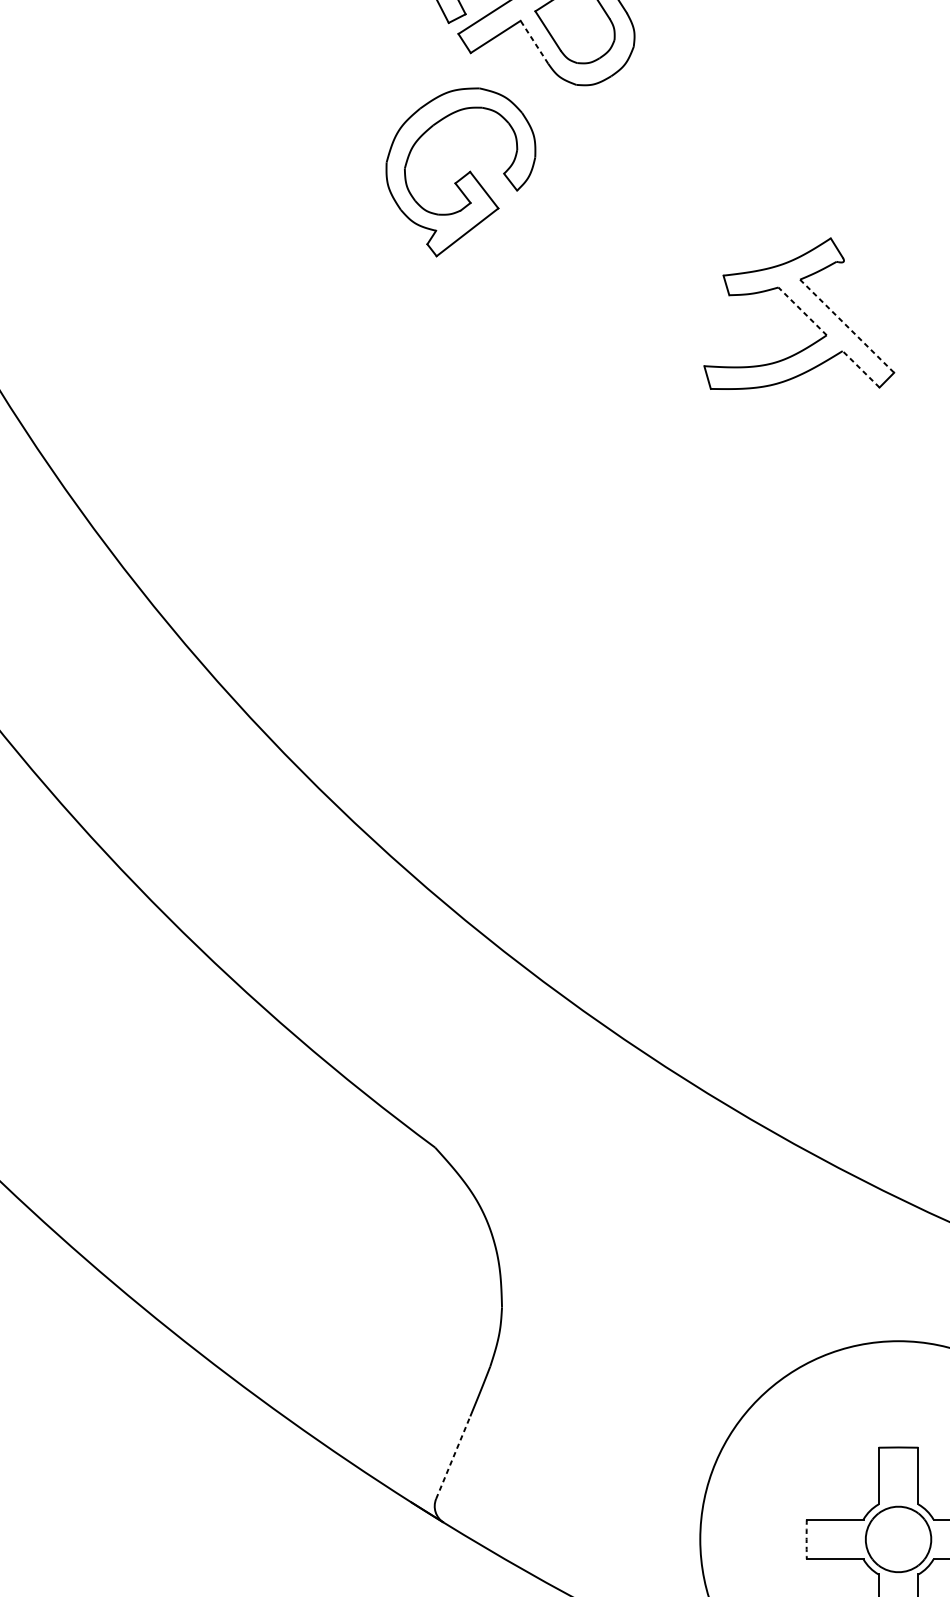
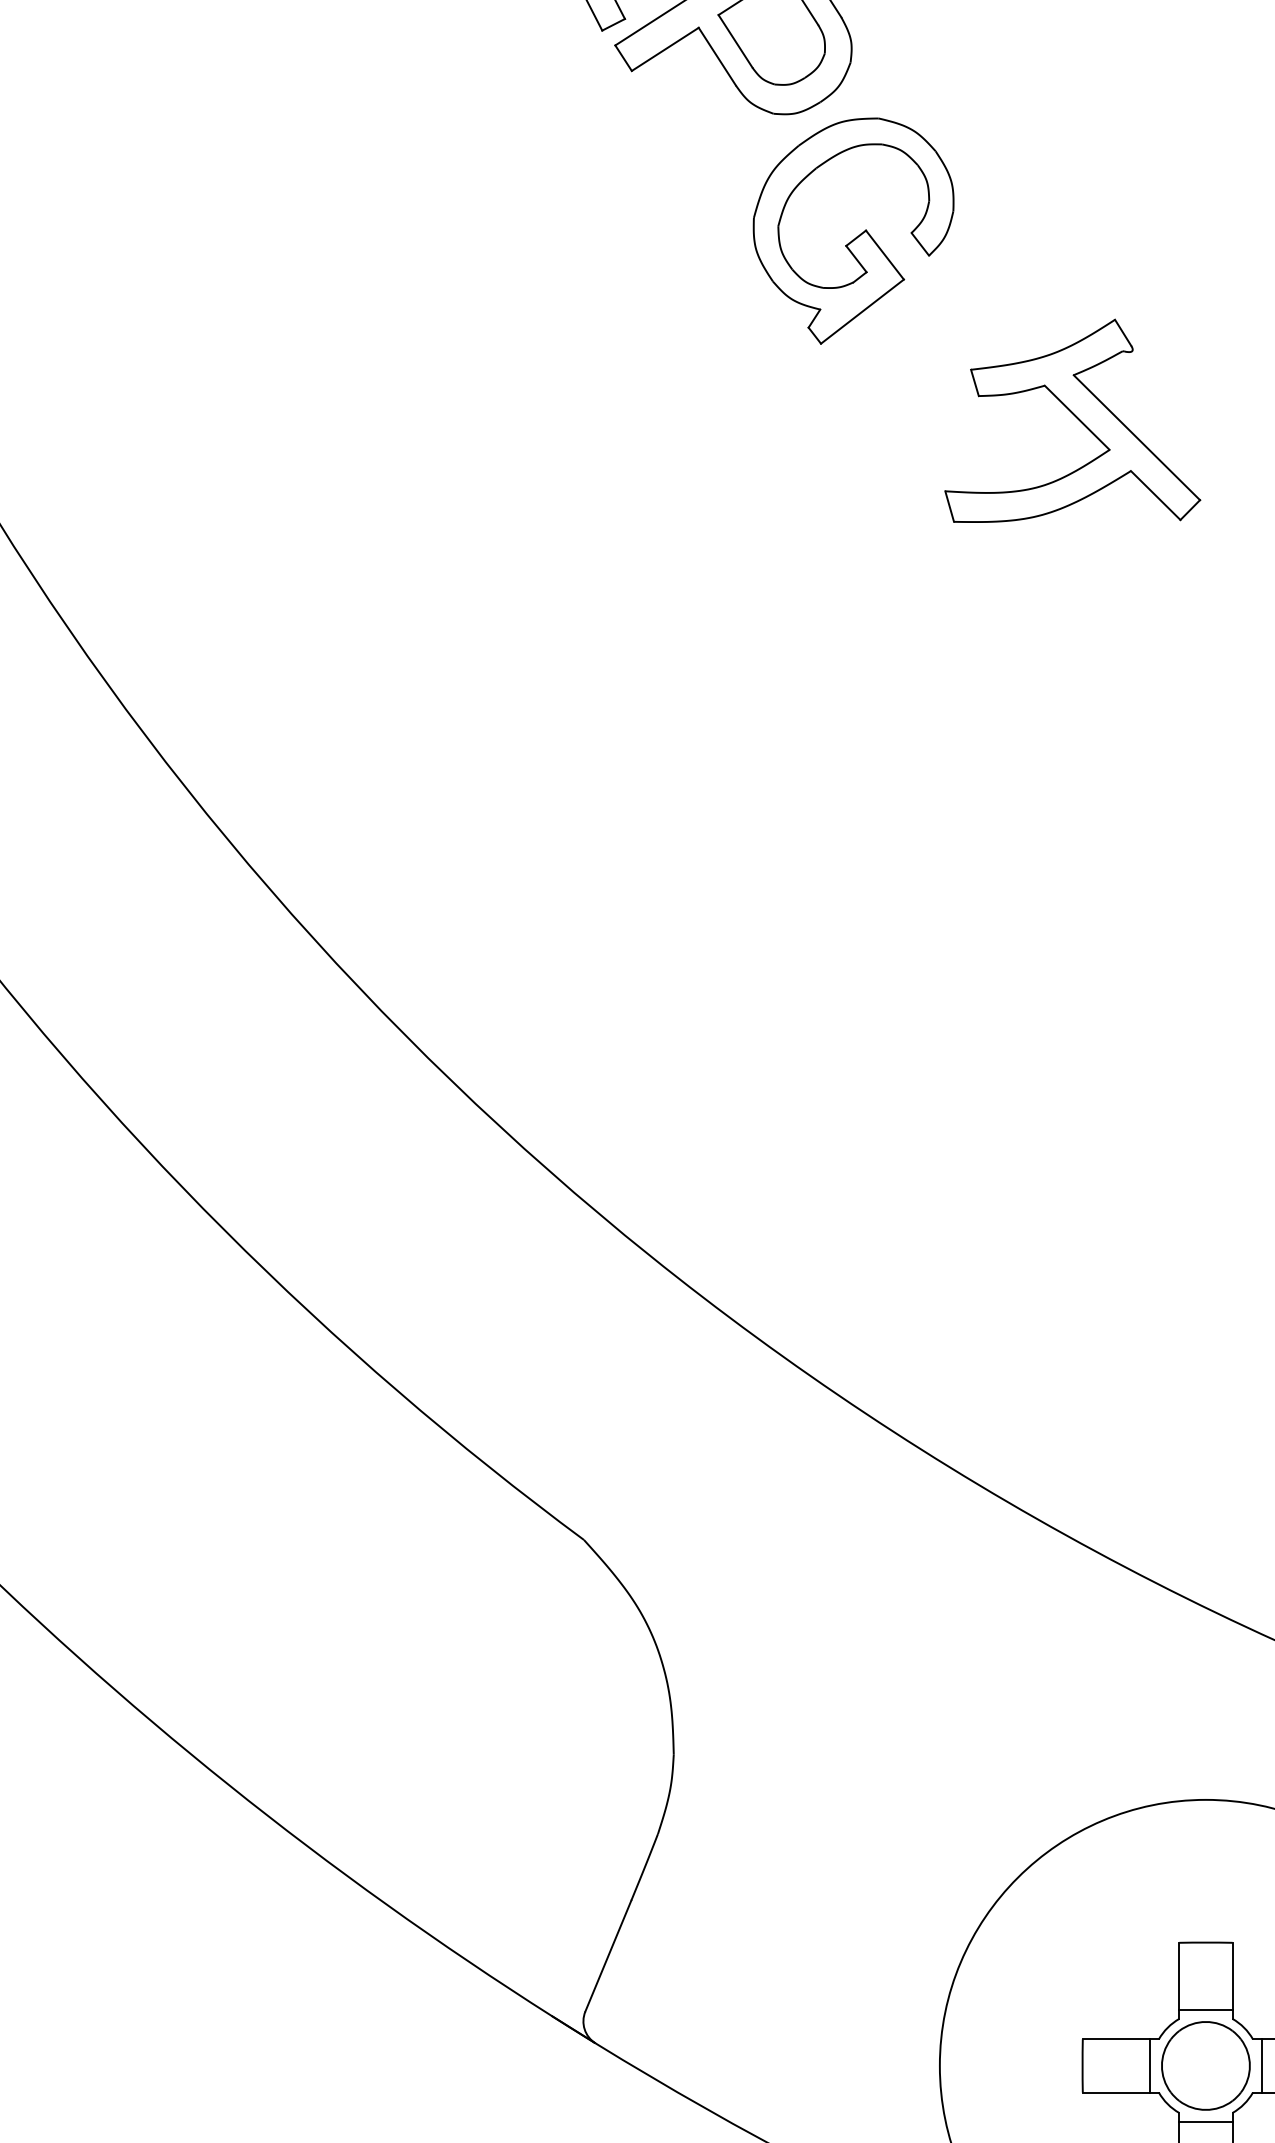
line: (533, 42) -> (716, 56), dashed -> solid
part: (463, 176) -> (856, 236), moved
line: (802, 311) -> (1077, 417), dashed -> solid
line: (846, 326) -> (1136, 437), dashed -> solid
line: (860, 369) -> (1155, 495), dashed -> solid
line: (453, 1457) -> (608, 1956), dashed -> solid
line: (898, 1497) -> (1205, 2009), added
arc: (806, 1539) -> (1082, 2065), dashed -> solid
line: (856, 1539) -> (1149, 2065), added
line: (940, 1539) -> (1262, 2065), added
line: (898, 1581) -> (1205, 2122), added

